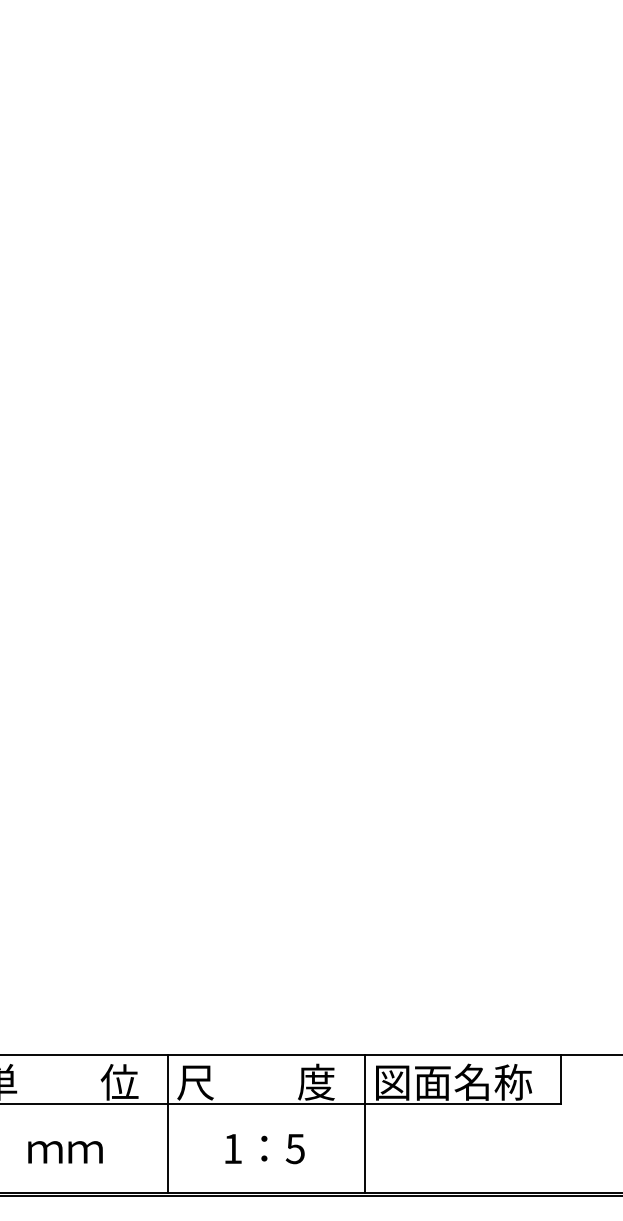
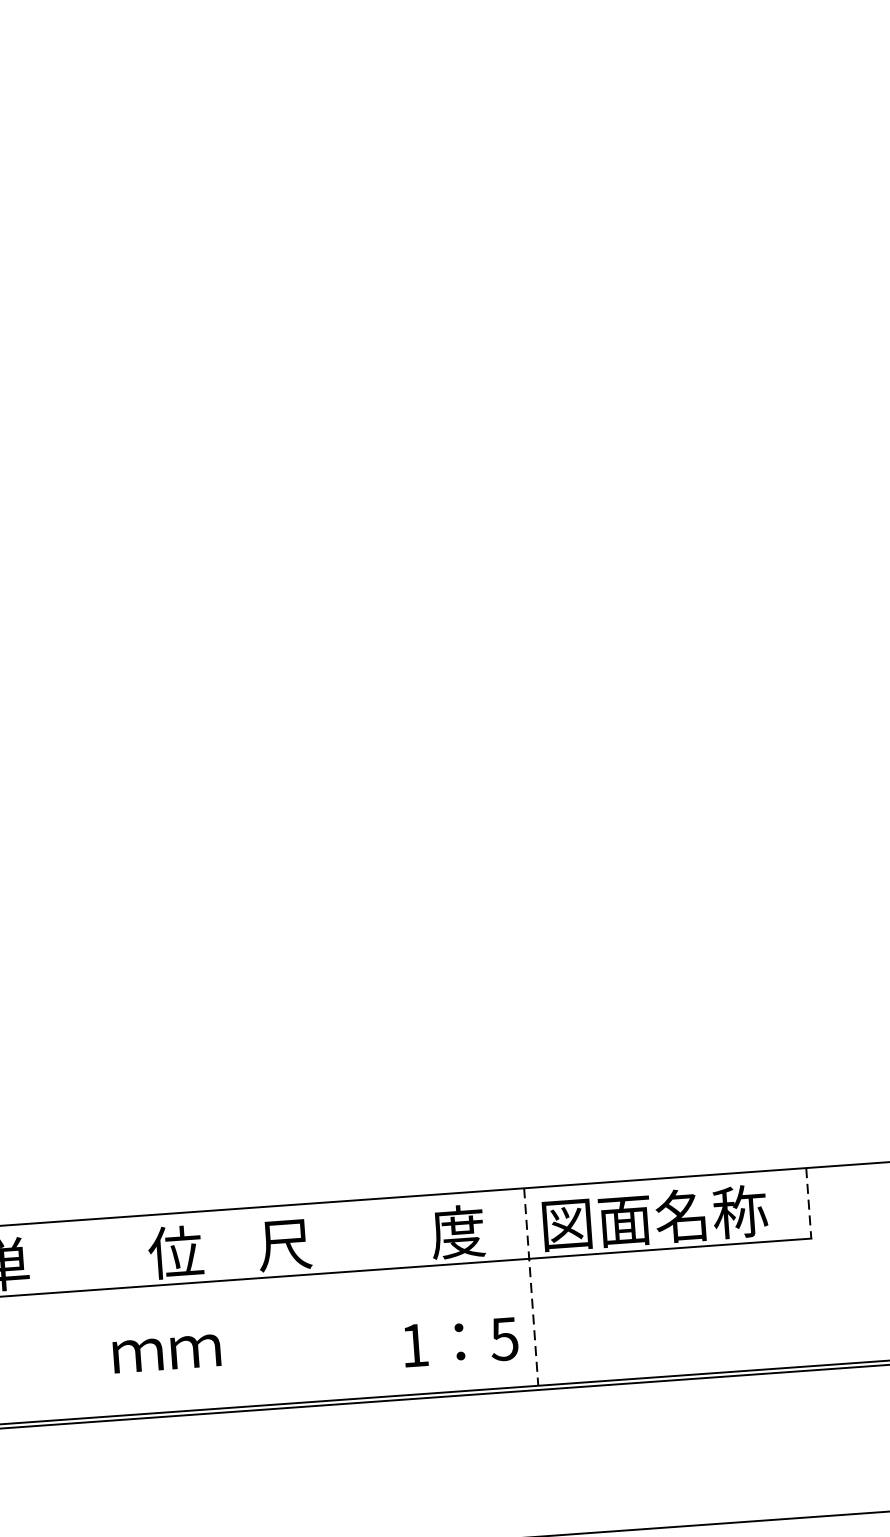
line: (561, 1079) -> (808, 1202), solid -> dashed
line: (167, 1124) -> (248, 1307), removed
line: (364, 1124) -> (531, 1287), solid -> dashed
text: (264, 1149) -> (460, 1343), moved
text: (65, 1152) -> (167, 1354), moved

